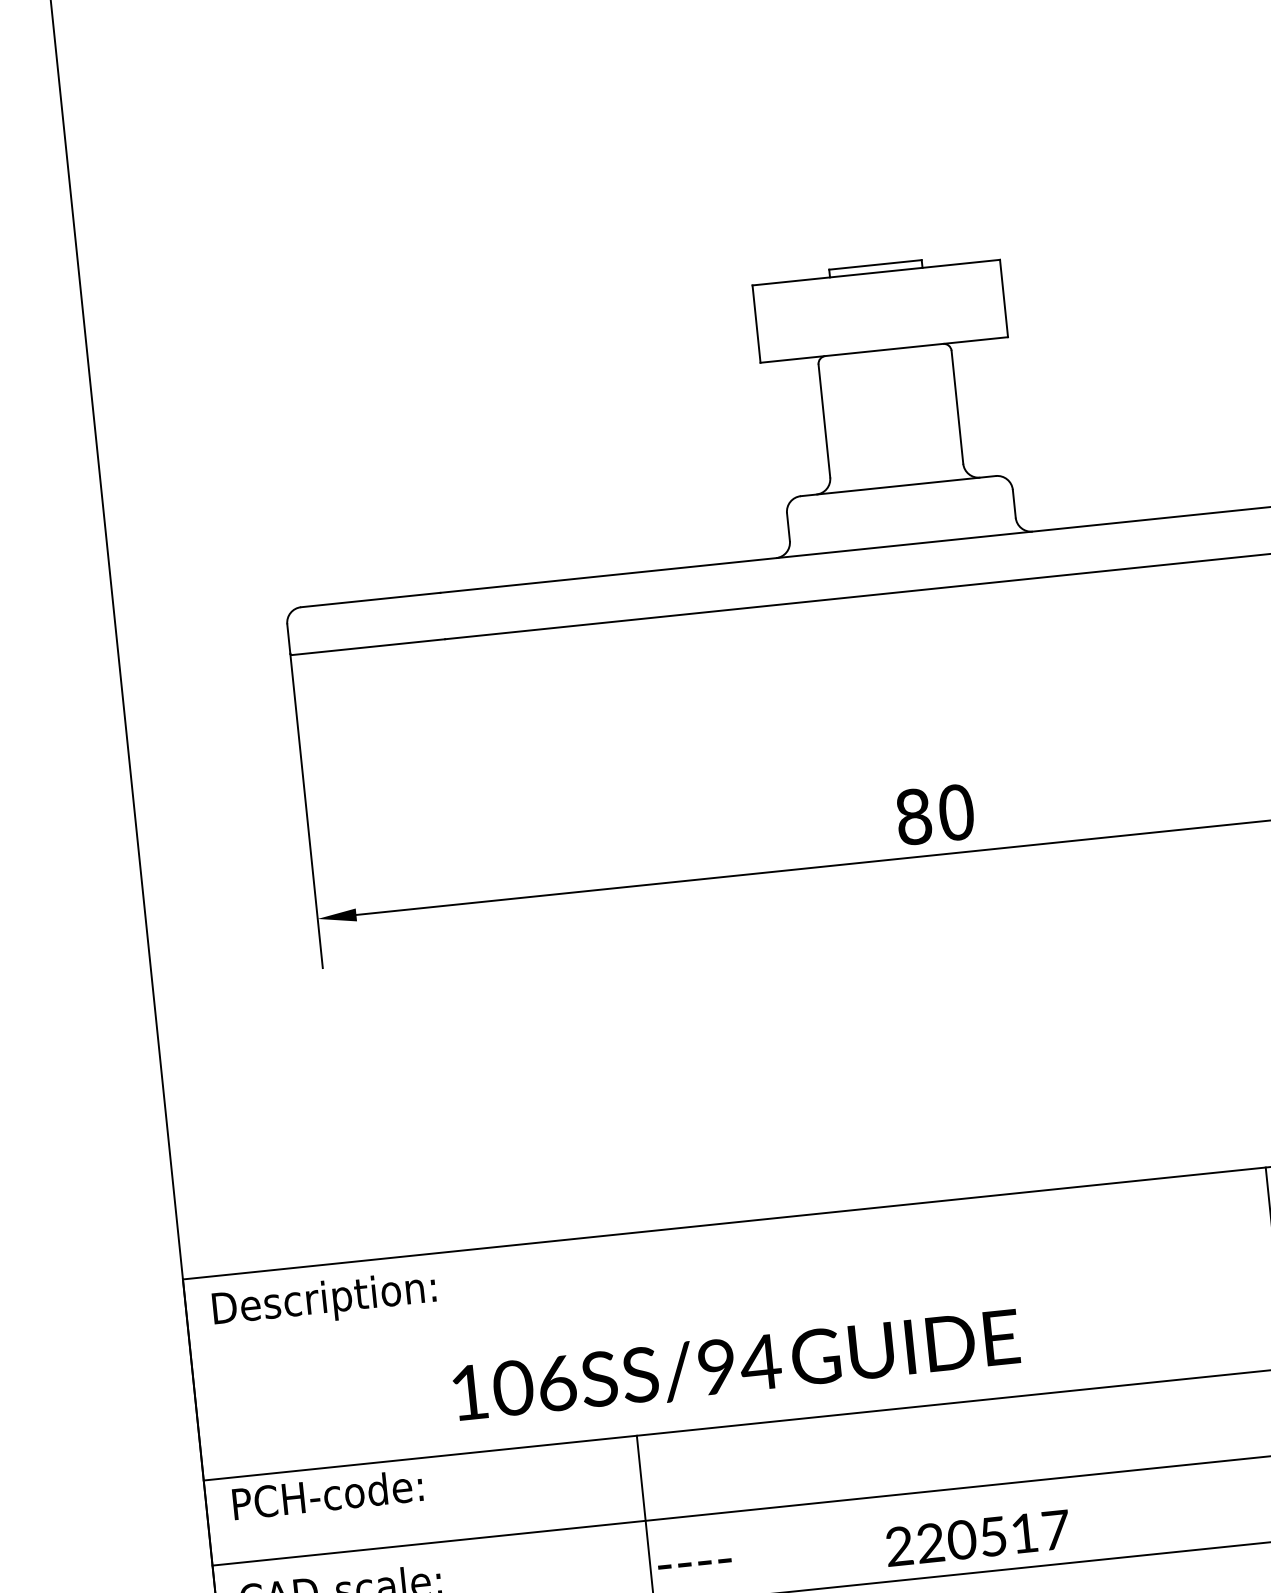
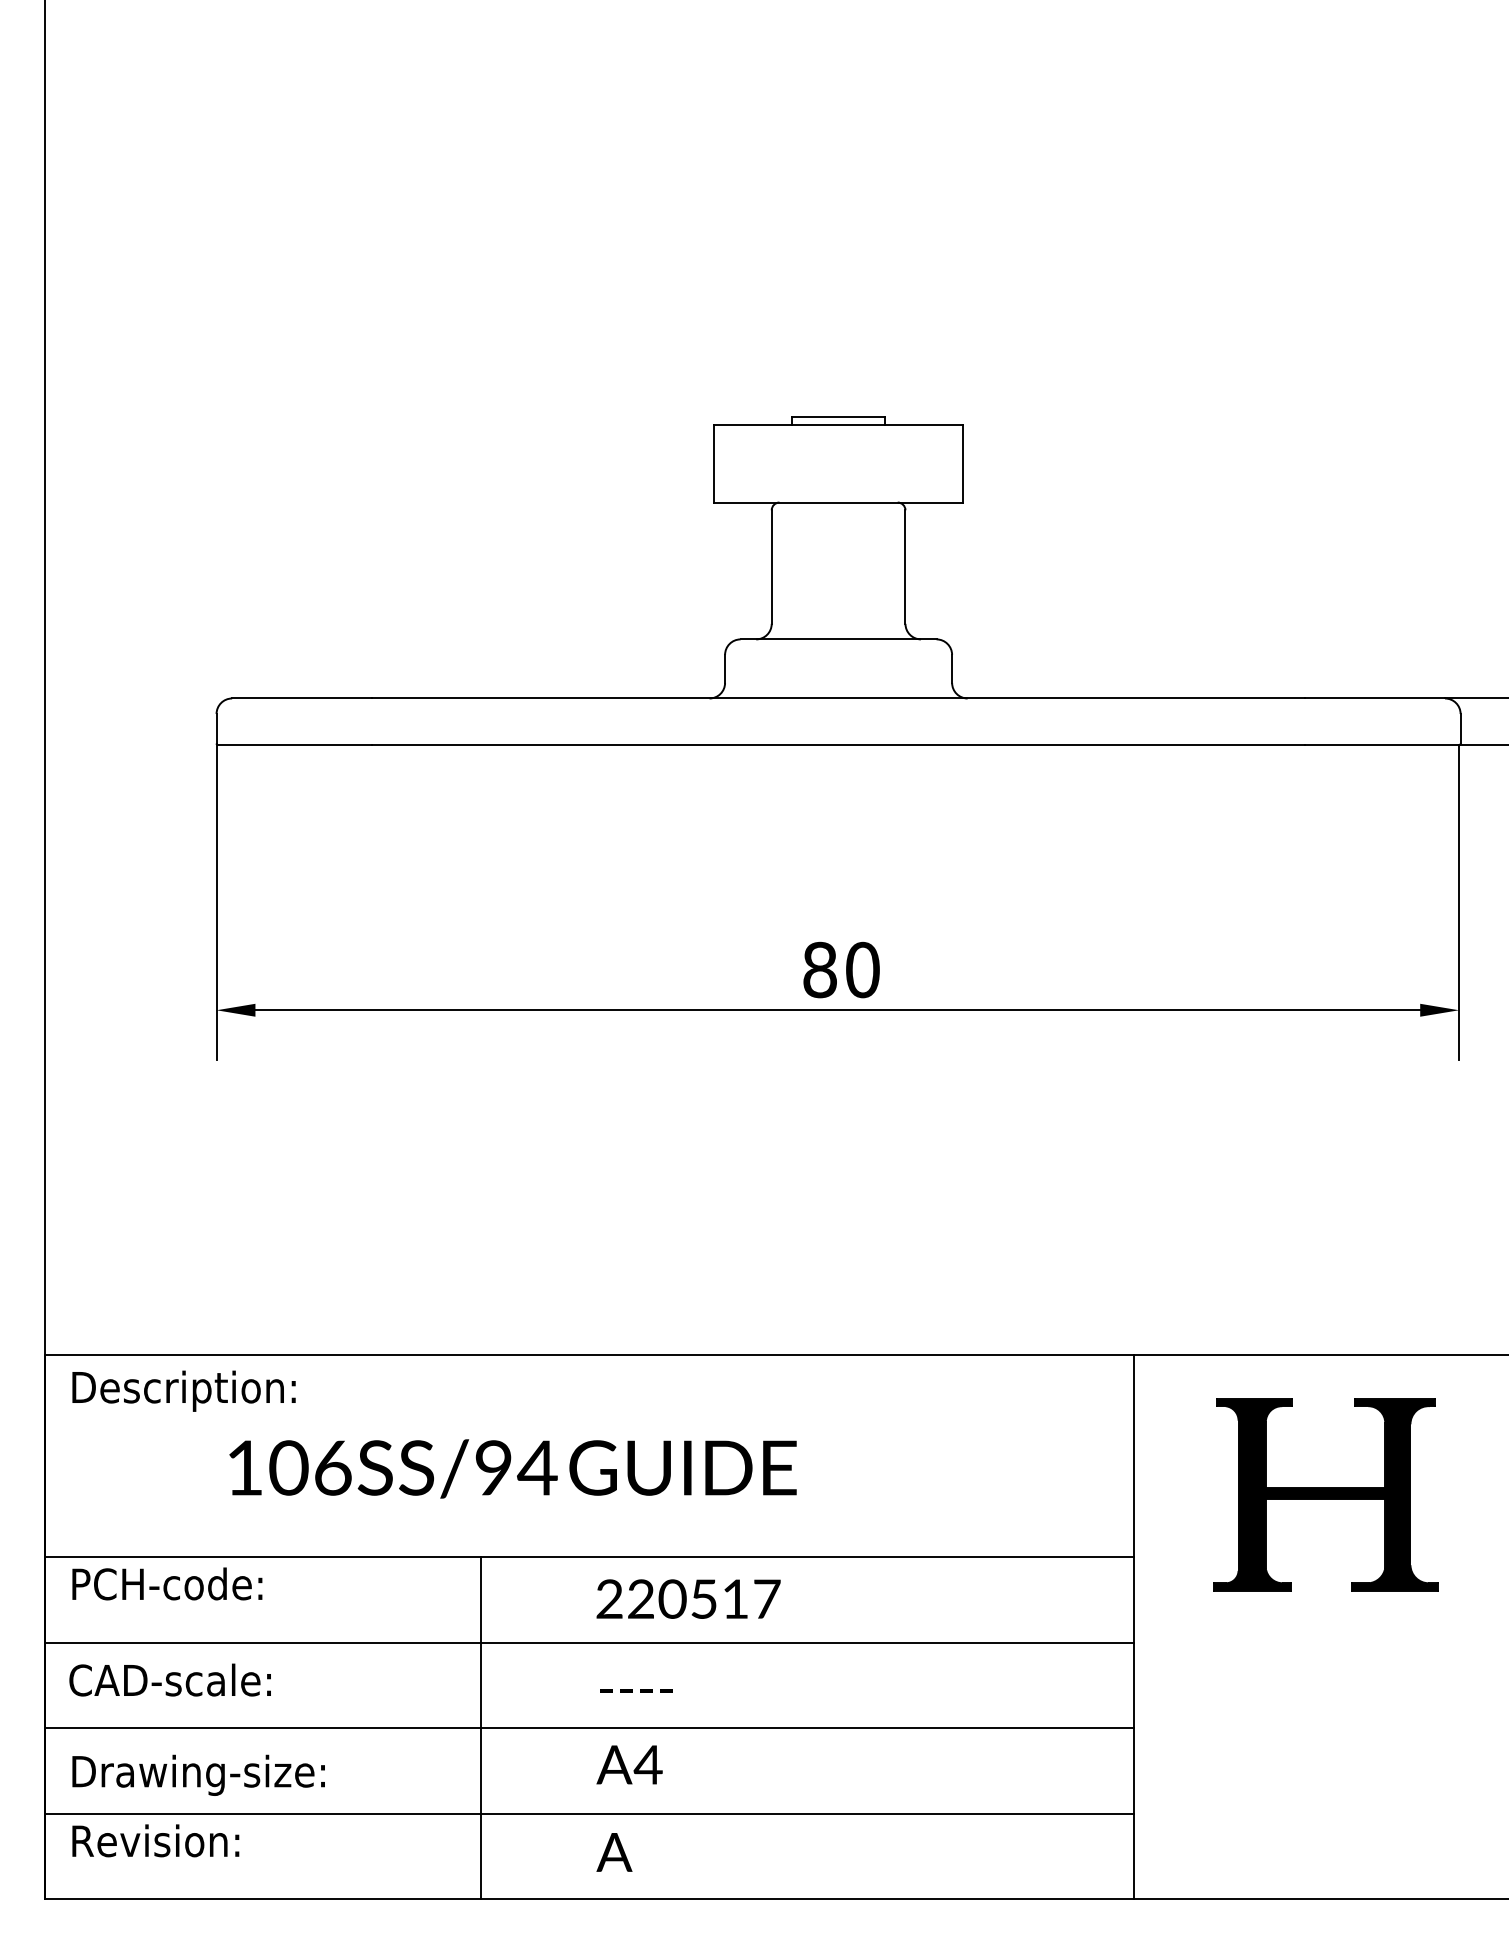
text: (735, 1365) -> (512, 1468), moved
text: (977, 1537) -> (688, 1598), moved
text: (694, 1563) -> (636, 1690), moved

